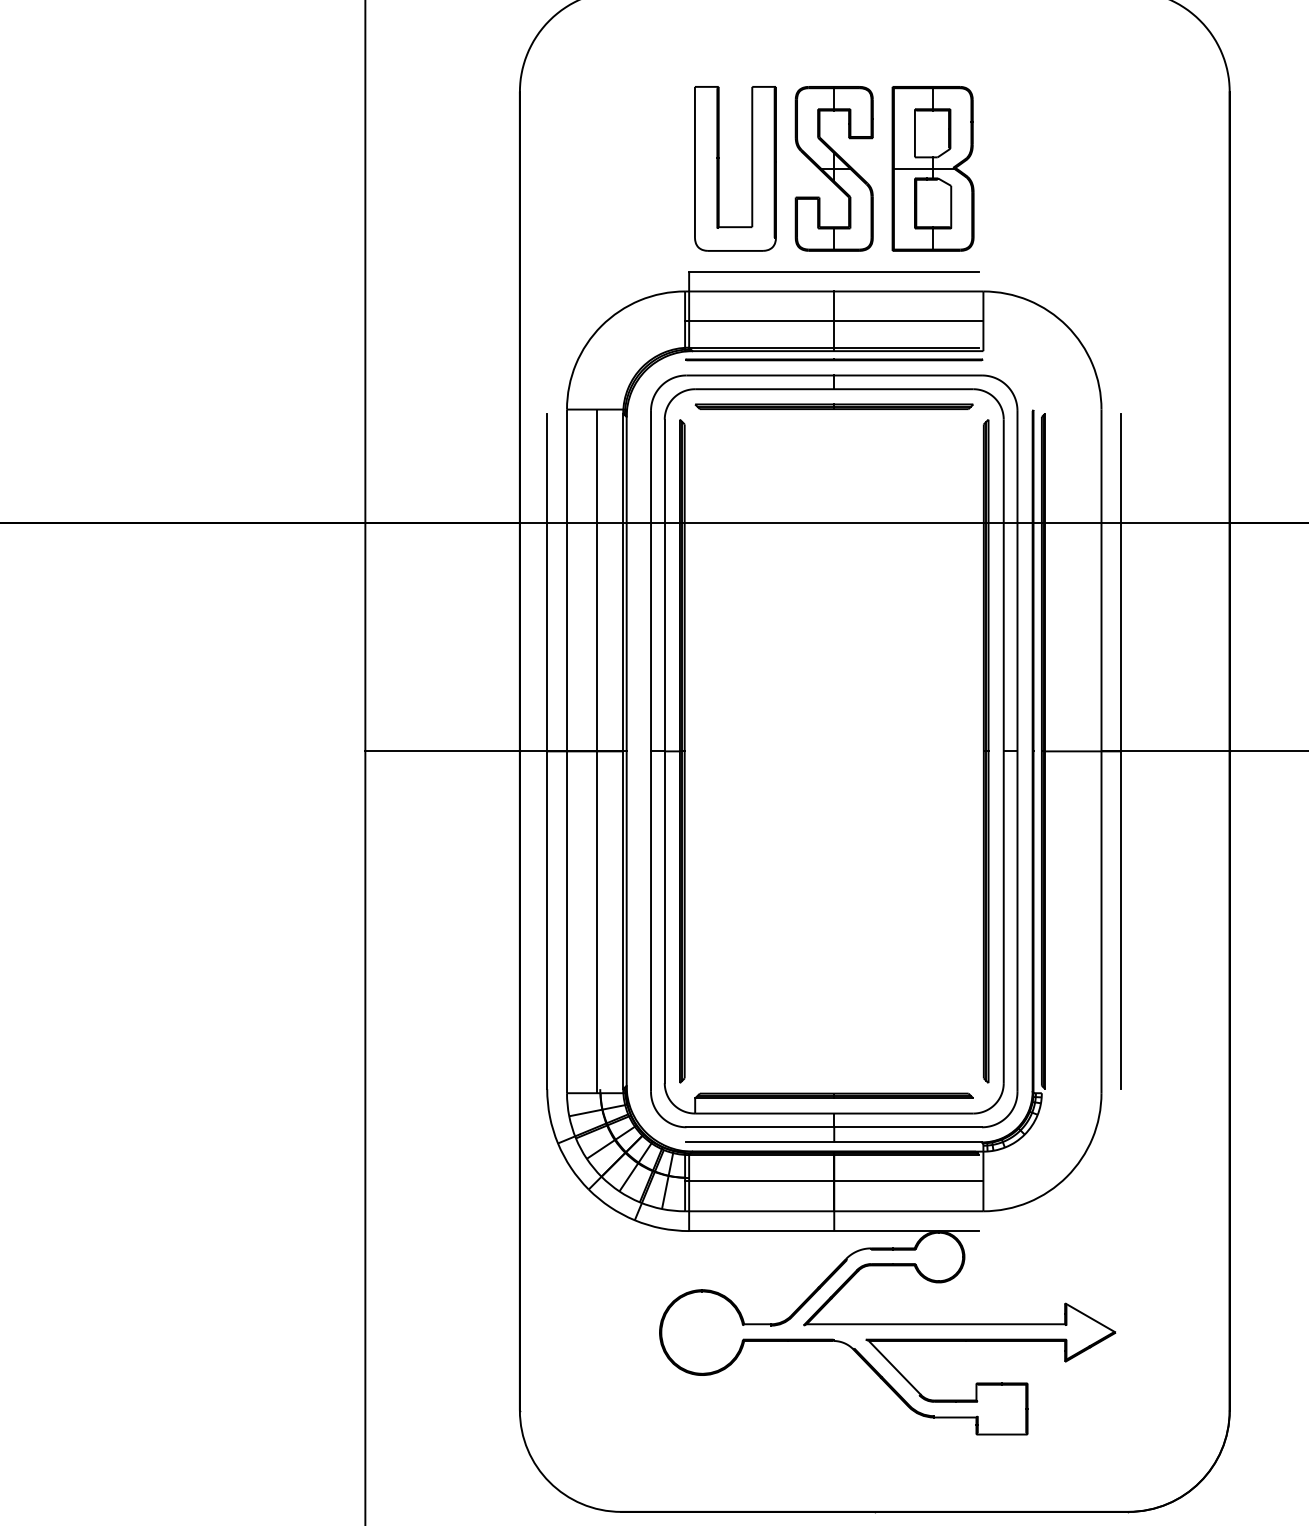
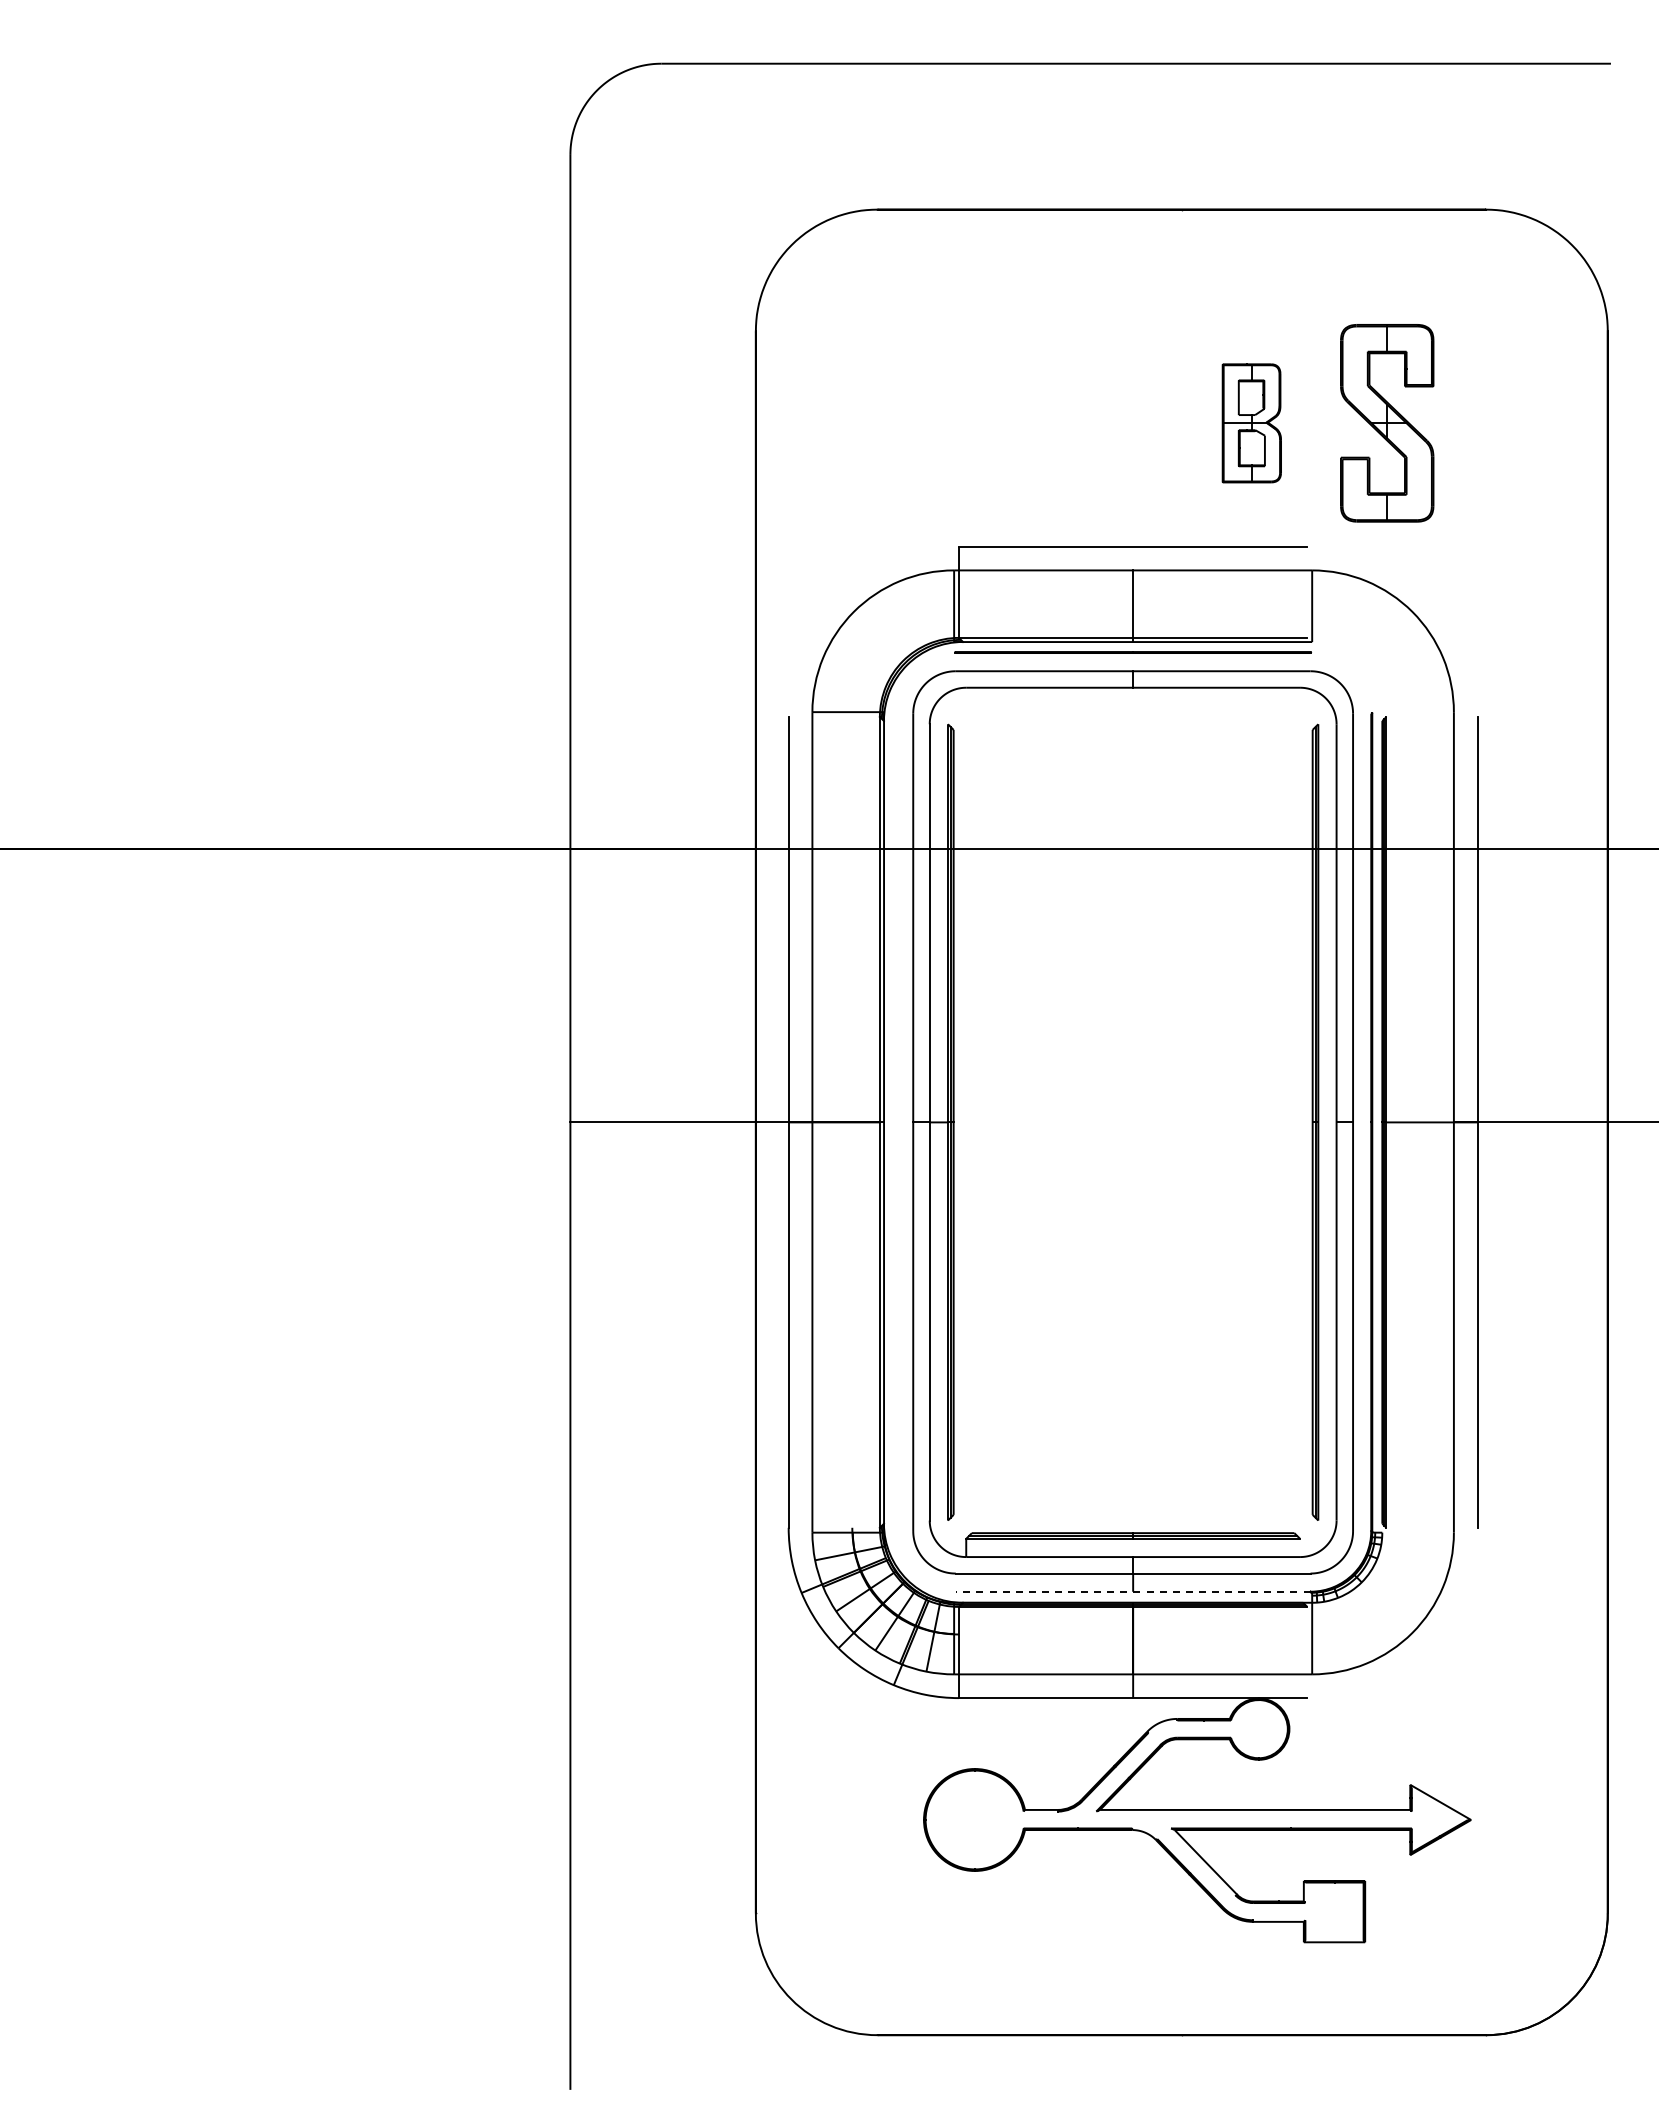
part: (719, 169) -> (995, 423), removed
part: (834, 169) -> (1387, 423), moved
part: (932, 169) -> (1251, 423), size x0.6
line: (834, 321) -> (1133, 606), removed
part: (833, 406) -> (1132, 708), removed
line: (597, 751) -> (848, 1122), removed
line: (833, 1142) -> (1132, 1591), solid -> dashed
line: (834, 1181) -> (1133, 1638), removed

